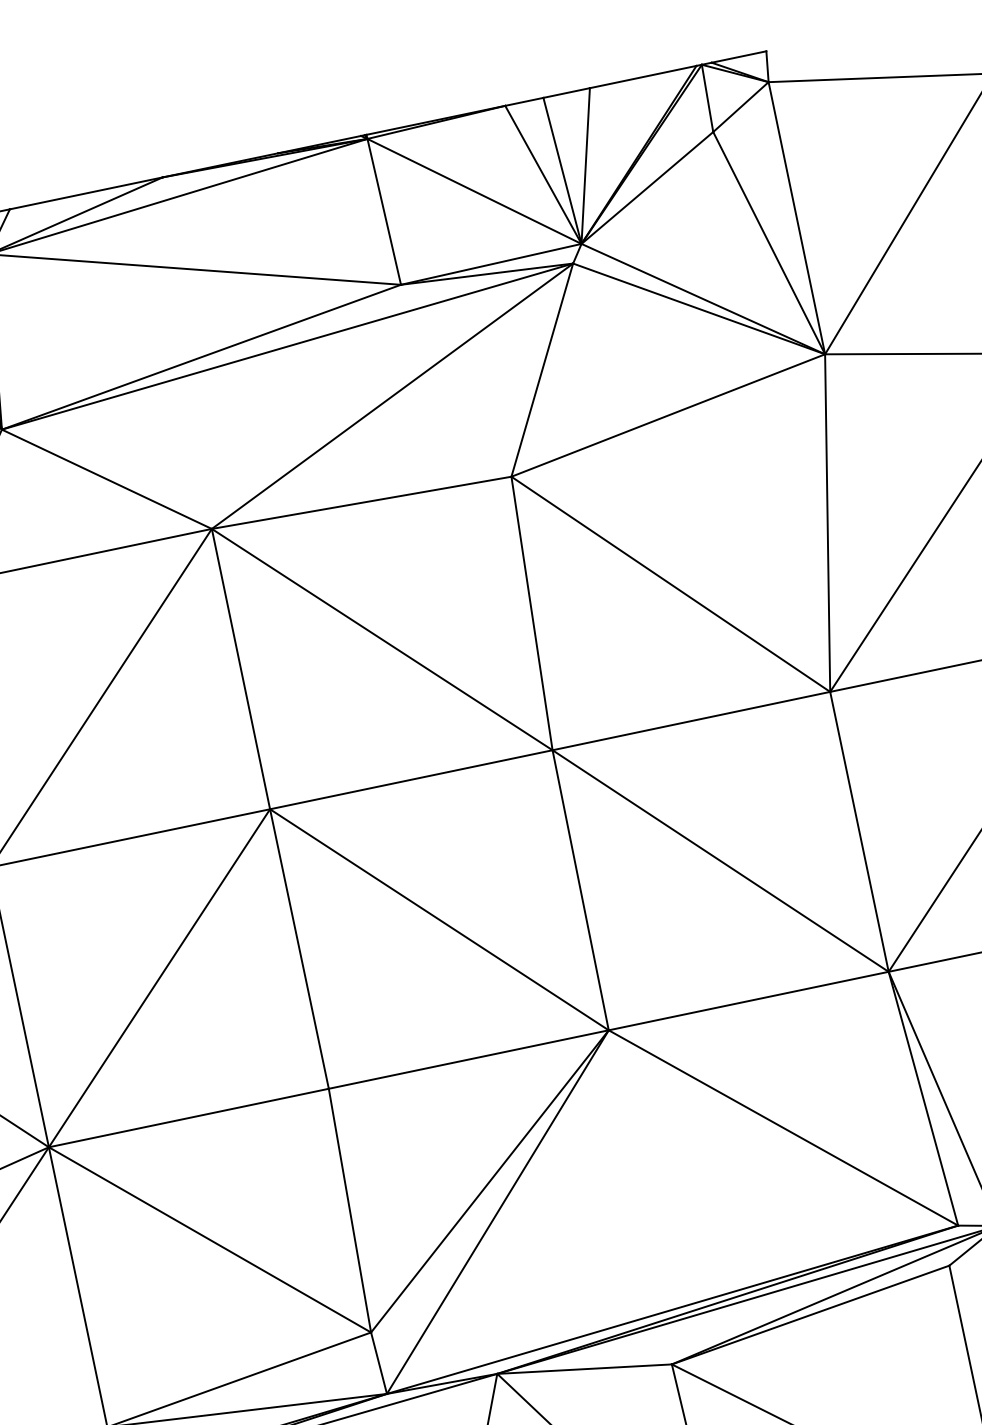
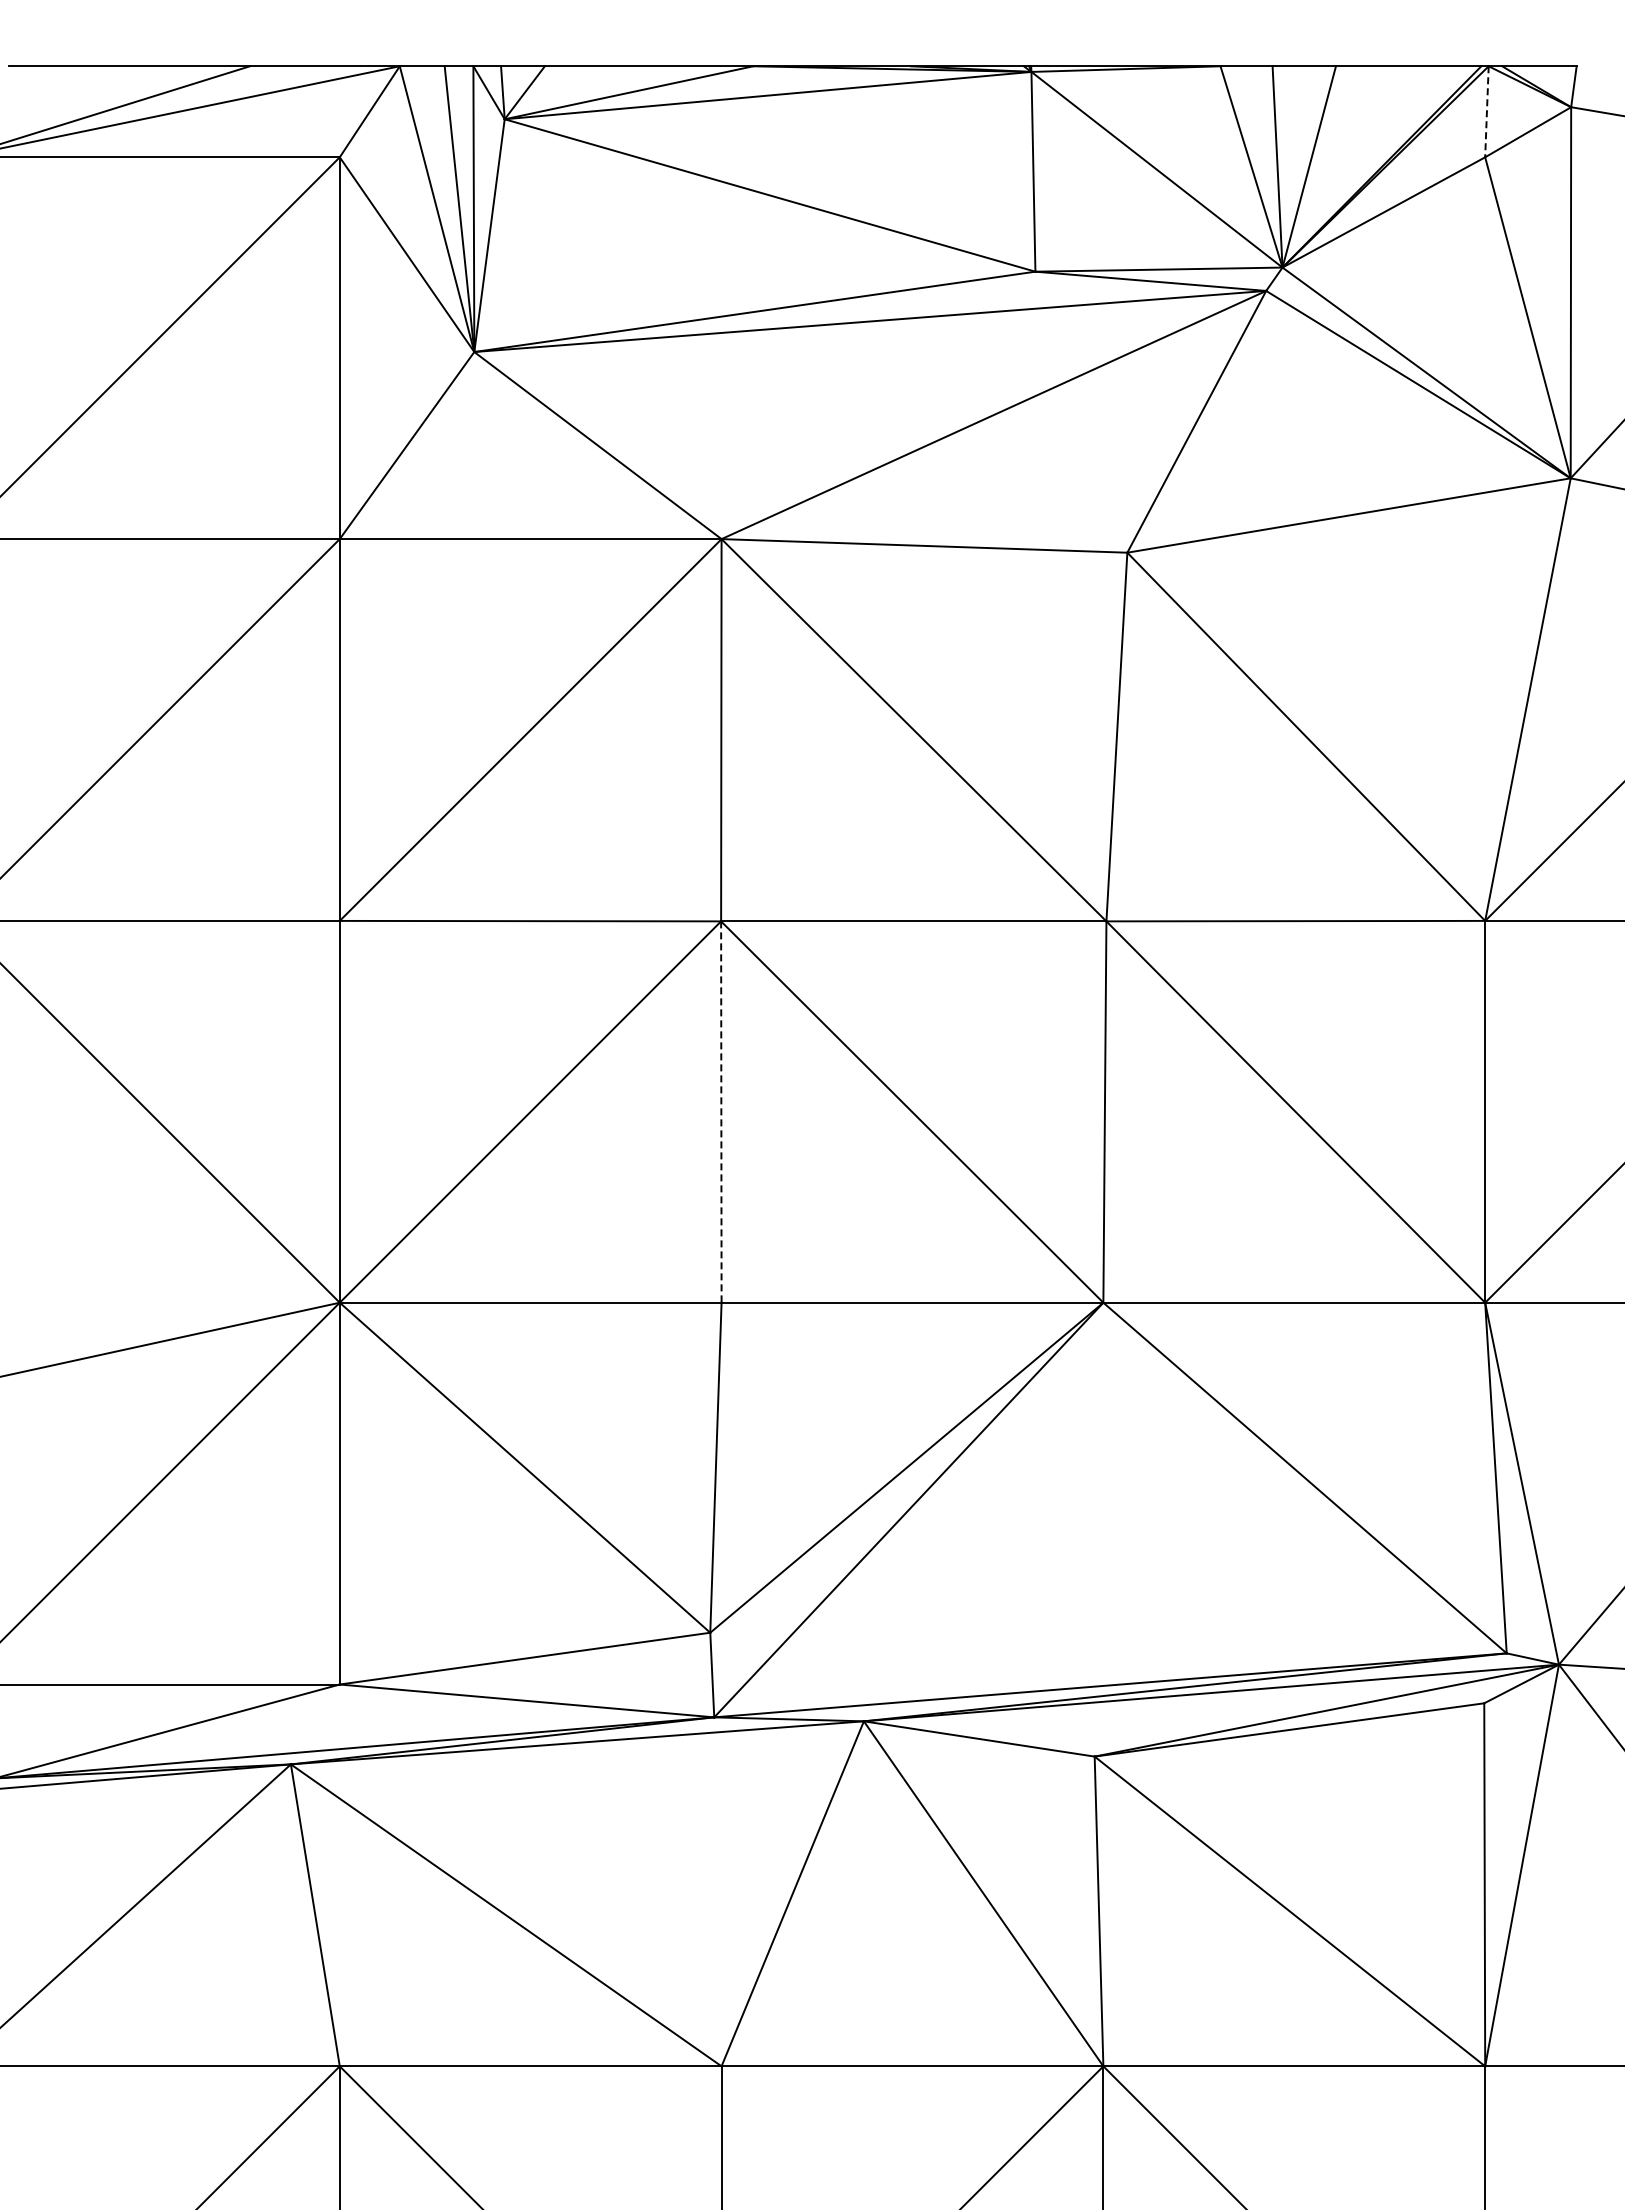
line: (707, 98) -> (1486, 111), solid -> dashed
line: (299, 949) -> (721, 1112), solid -> dashed

